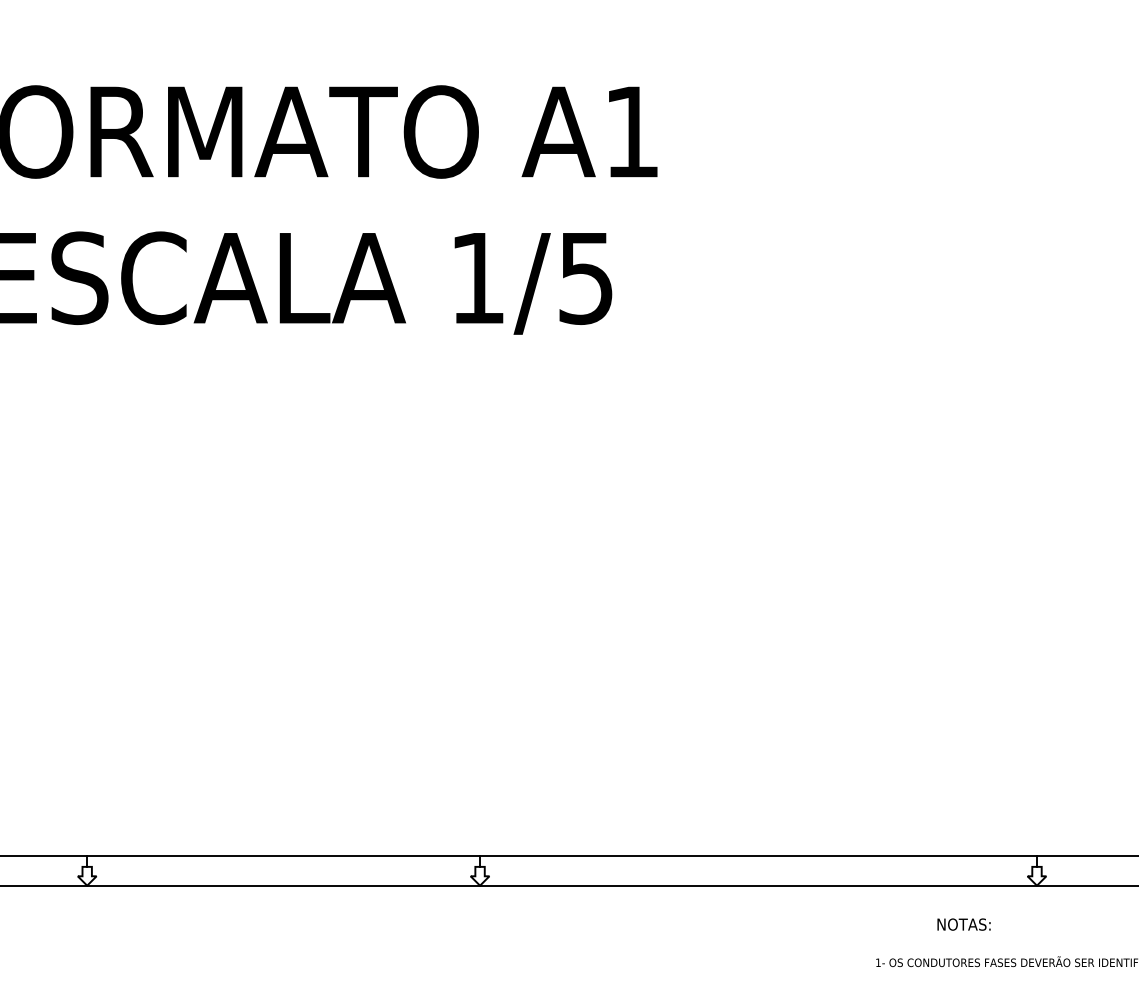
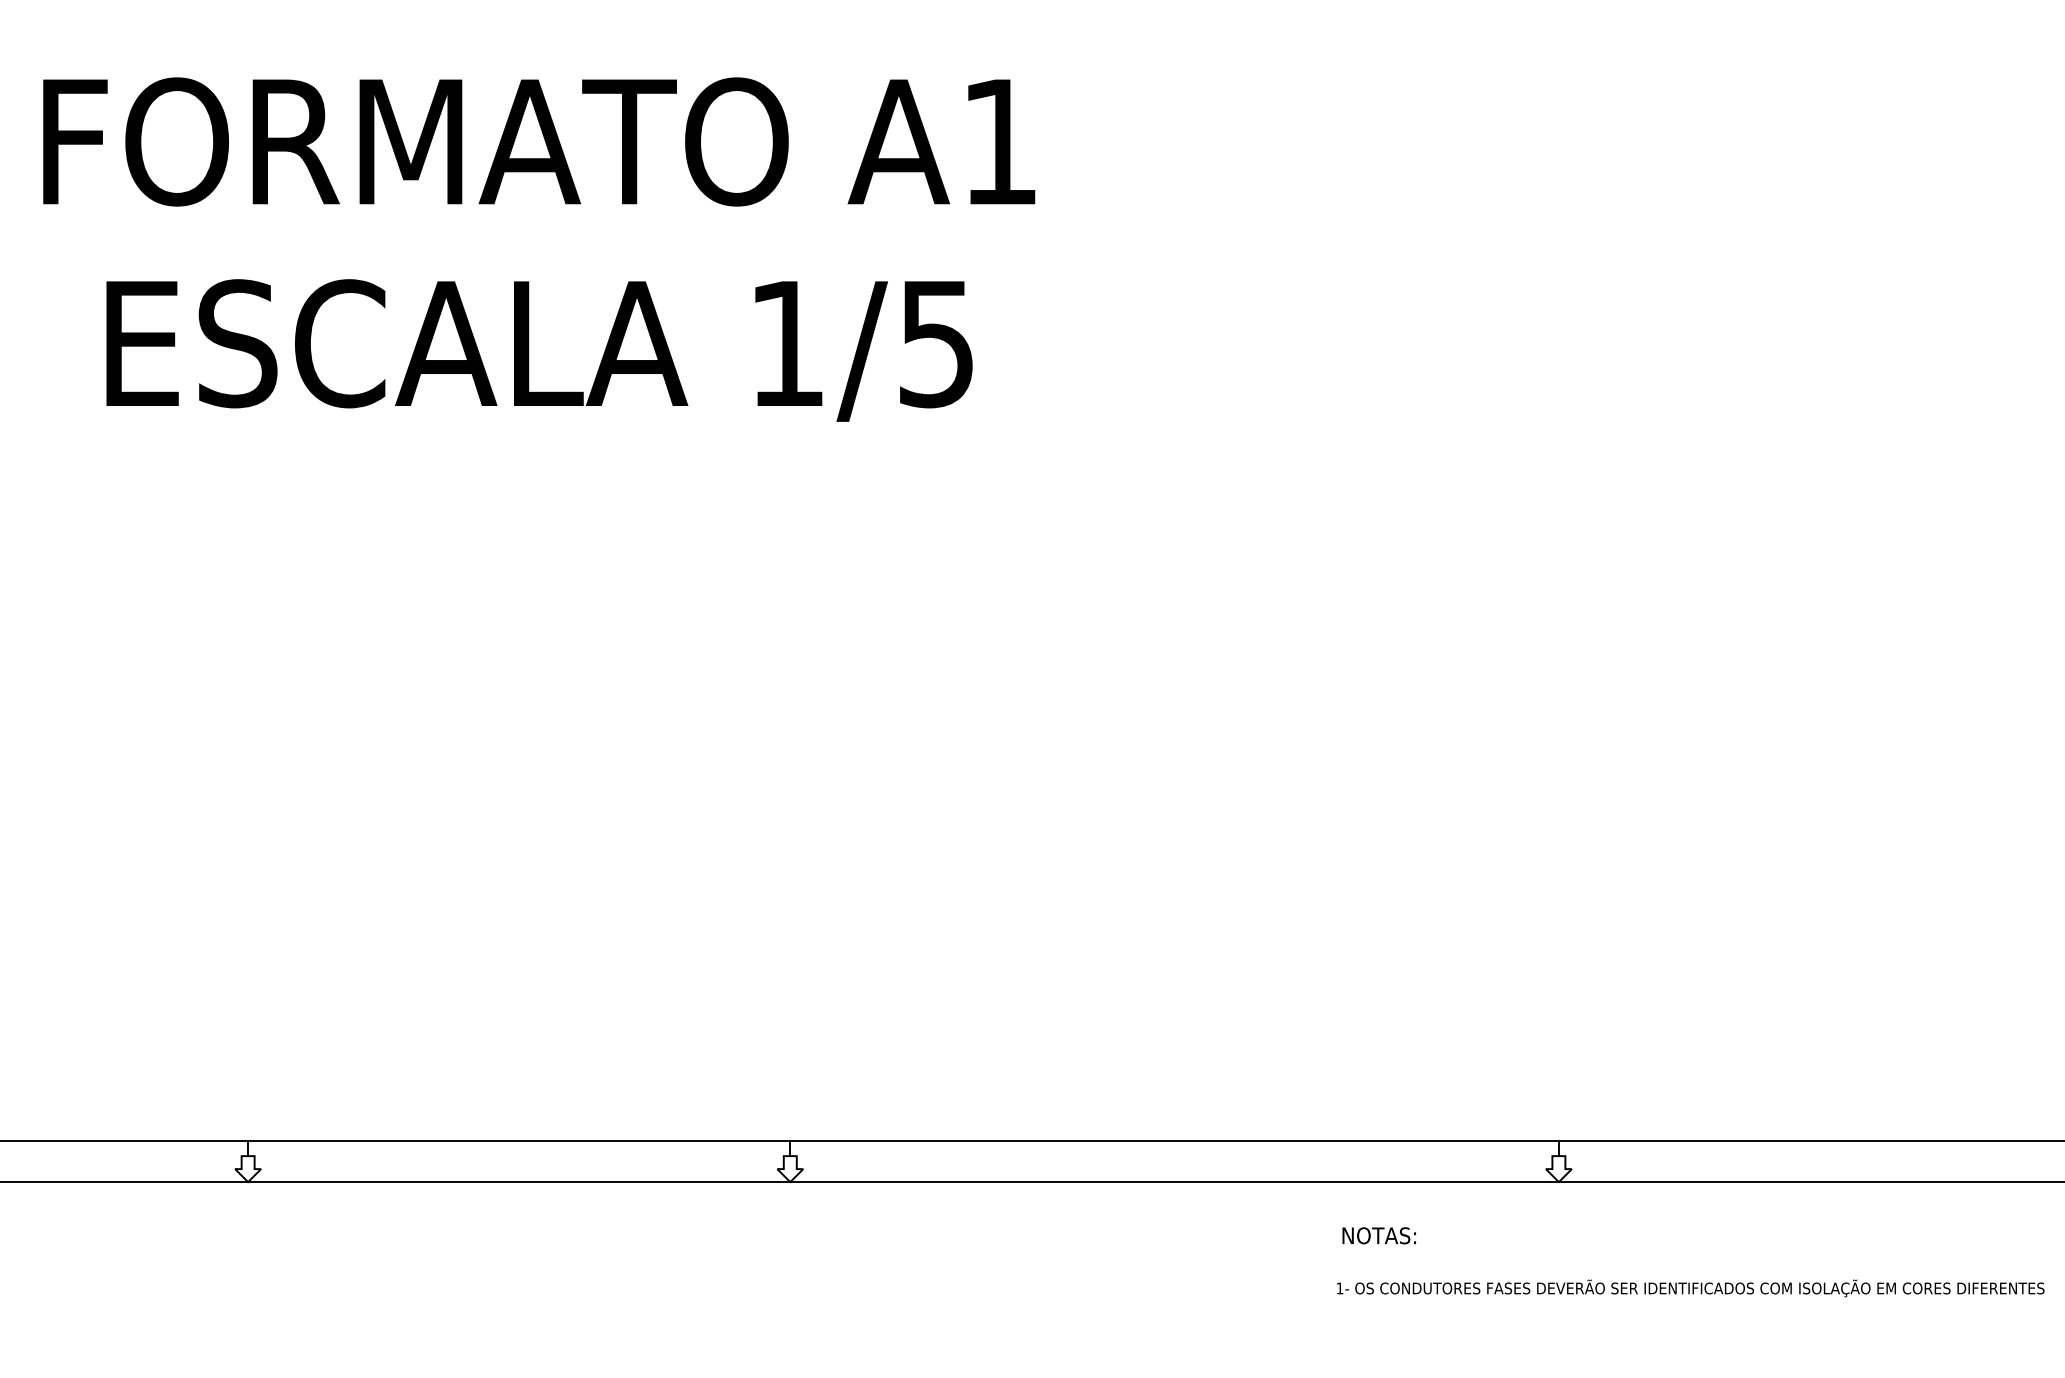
text: (963, 924) -> (1378, 1235), moved

